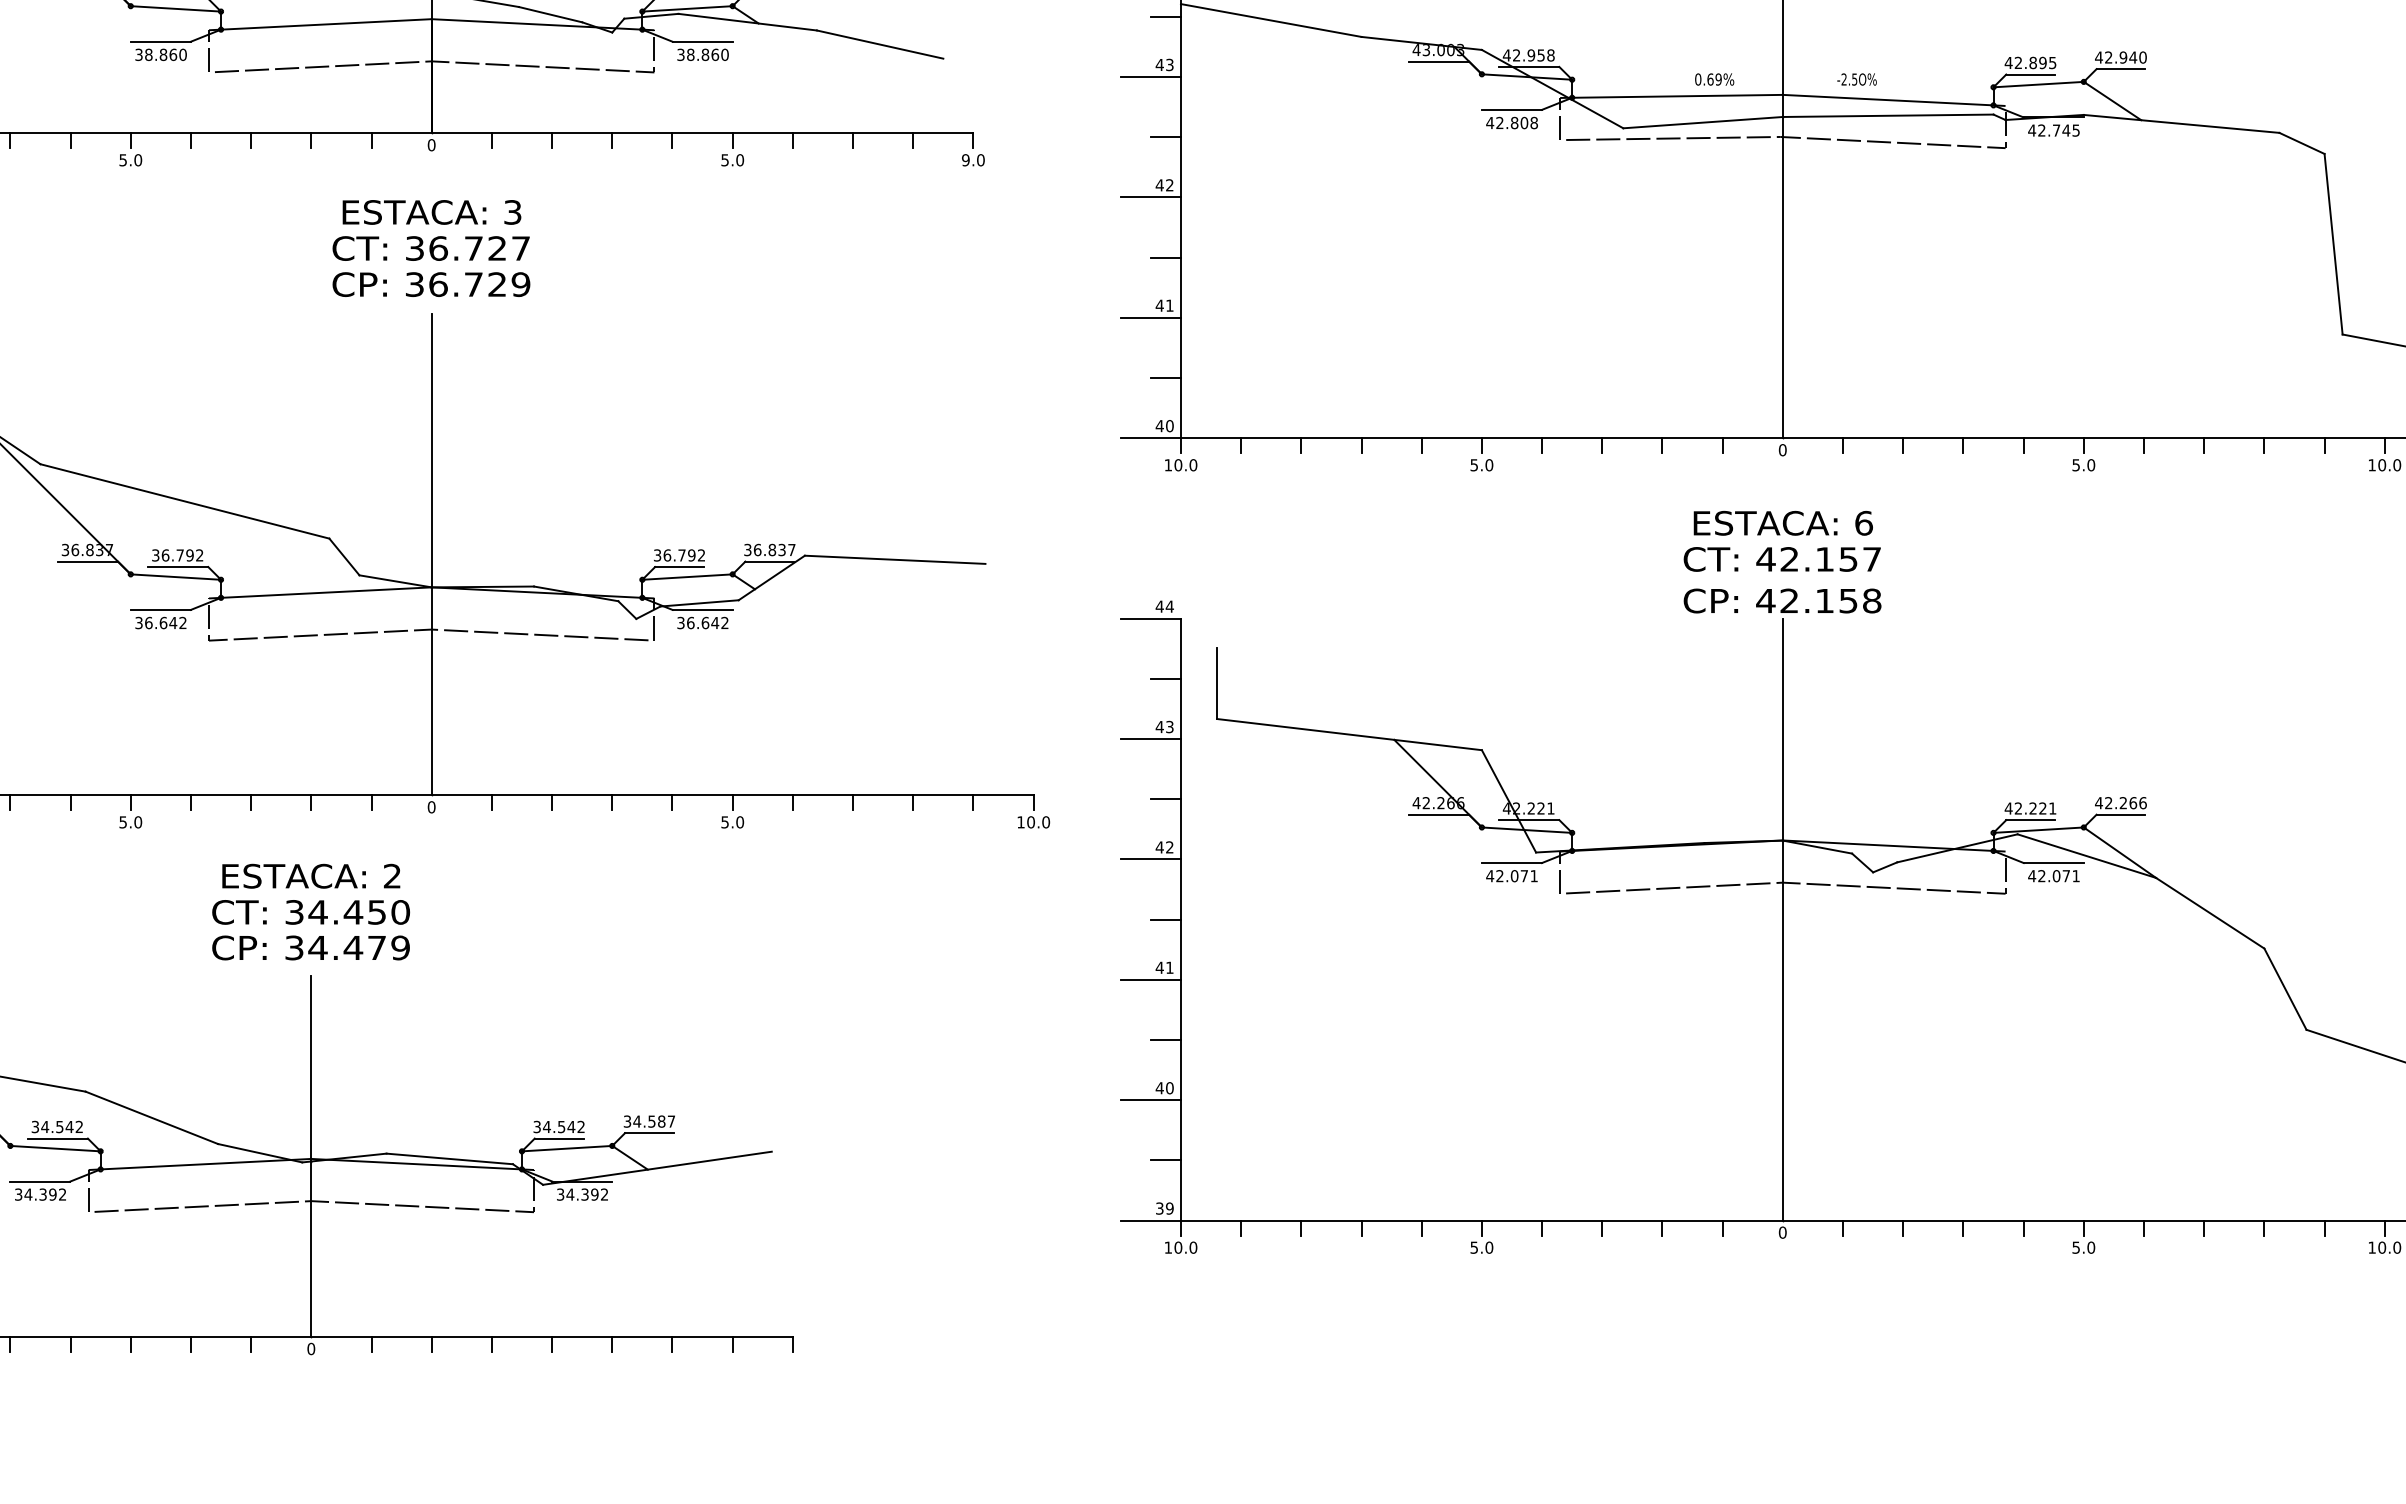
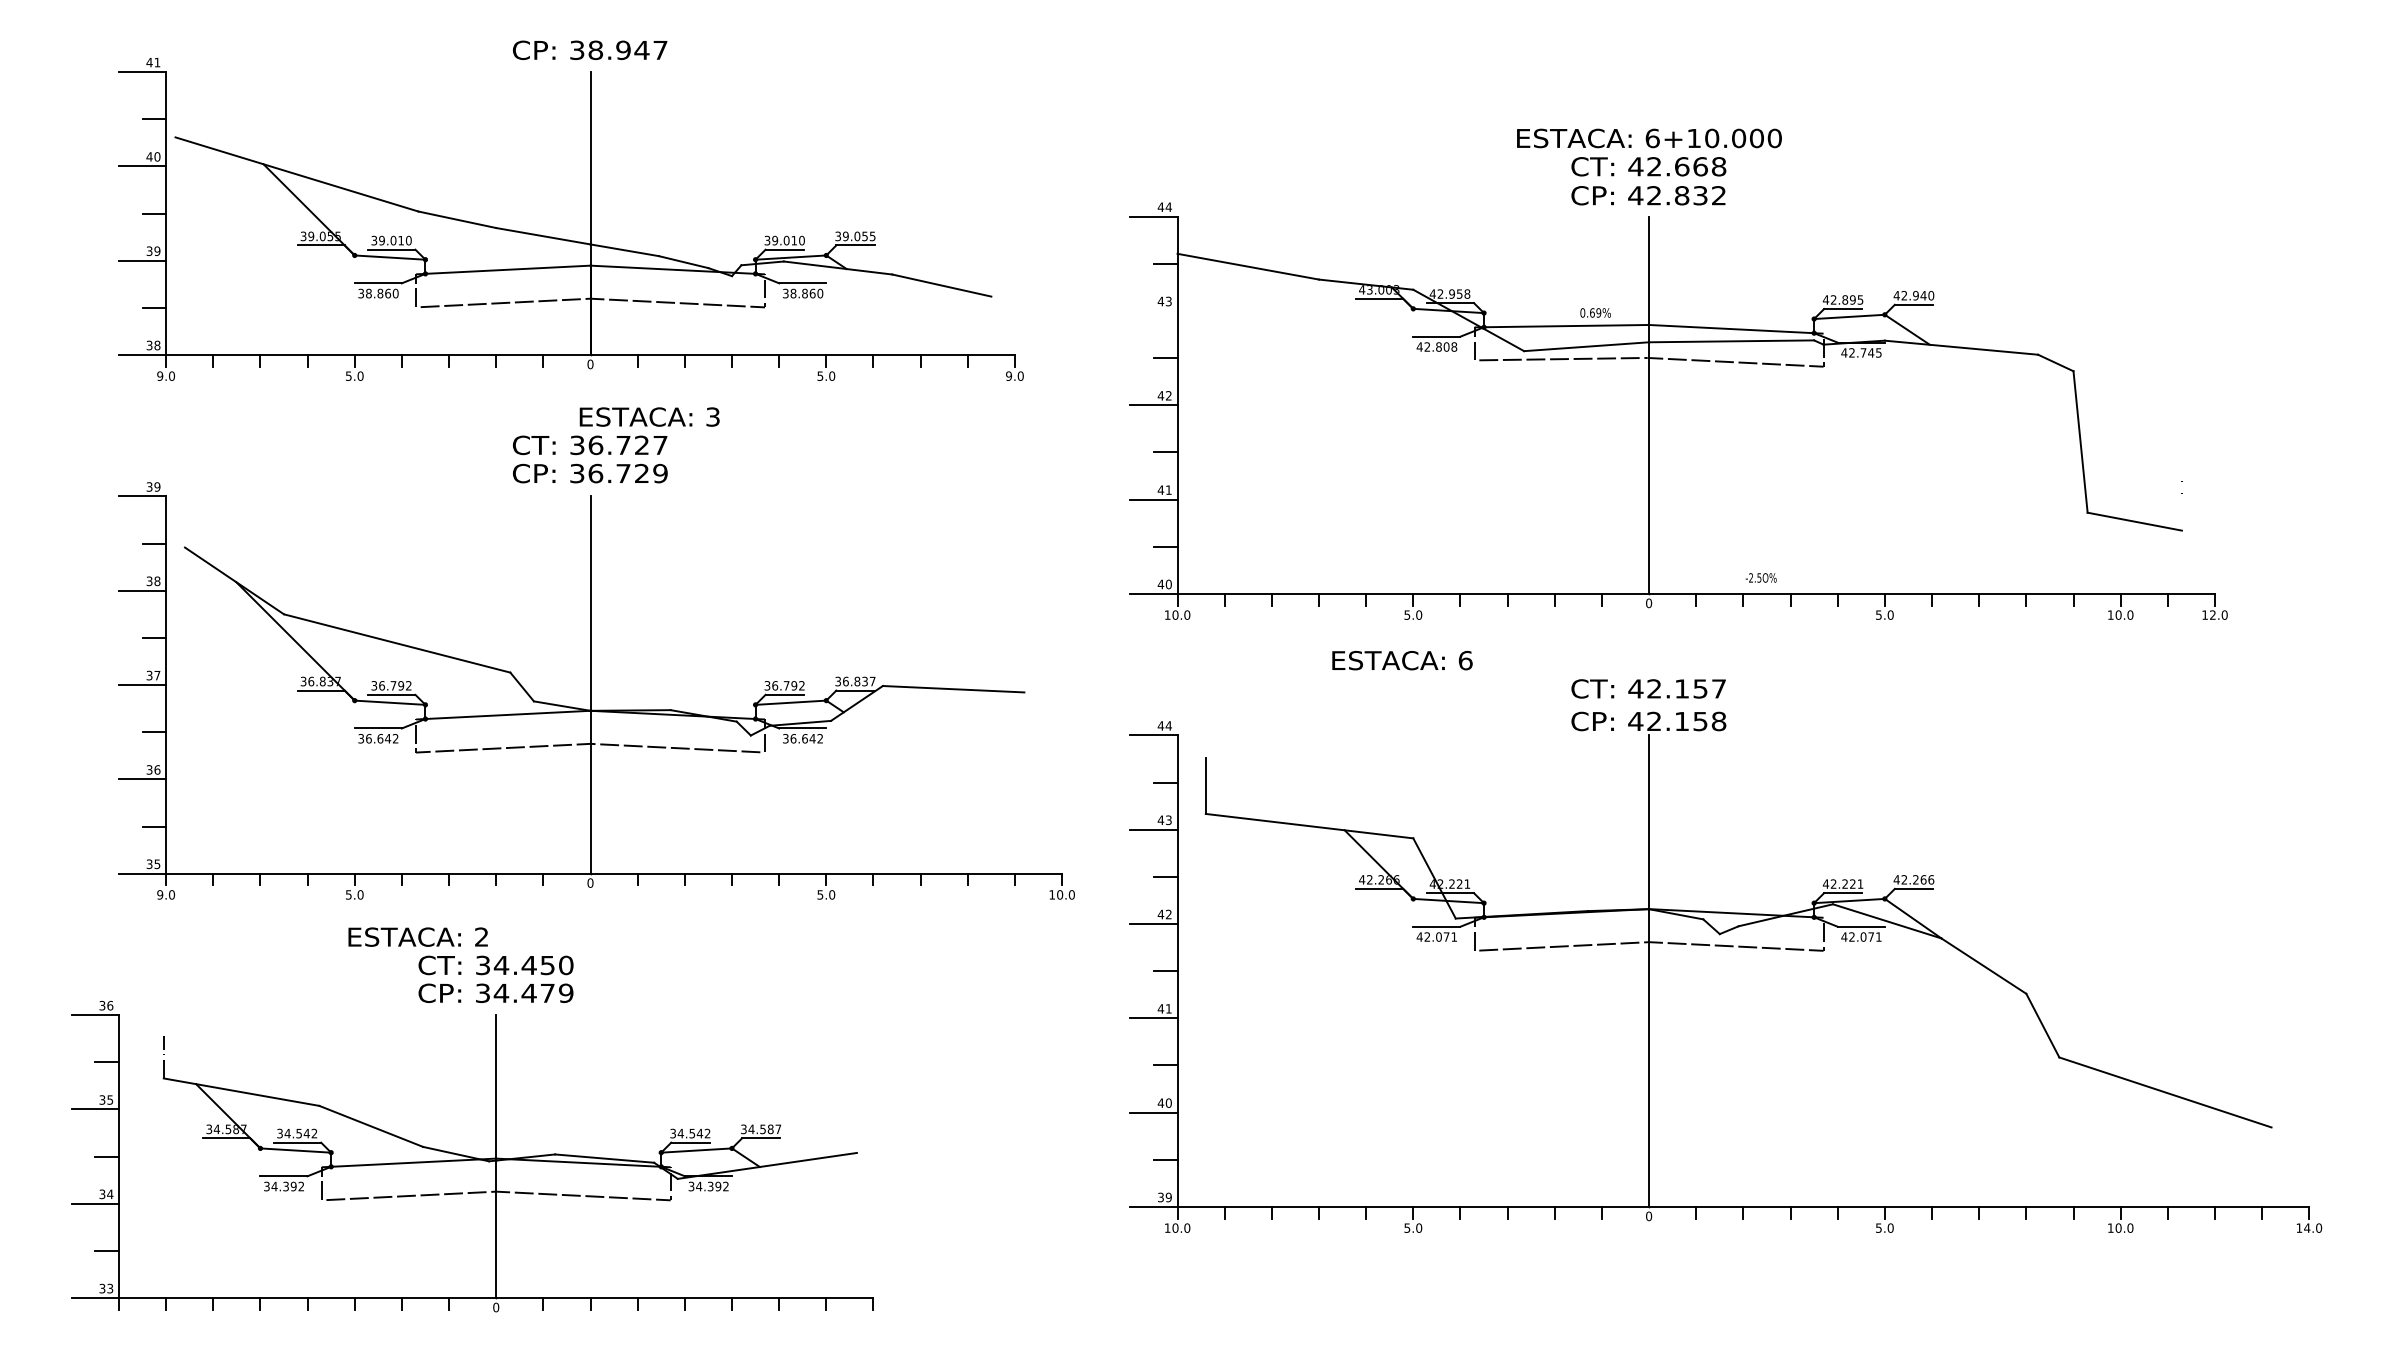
line: (1150, 76) -> (1153, 310), removed
text: (1856, 78) -> (1760, 577), moved
text: (431, 211) -> (649, 416), moved
text: (1783, 523) -> (1402, 660), moved
text: (310, 875) -> (417, 936), moved

